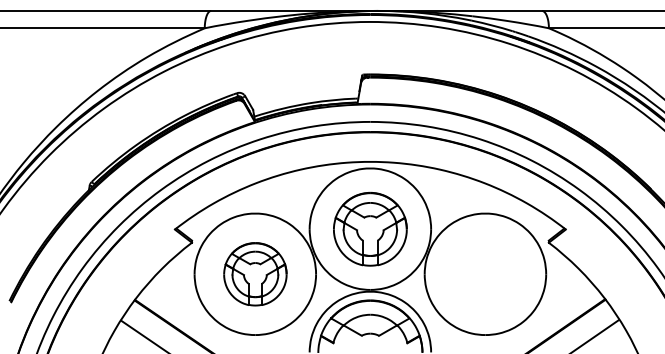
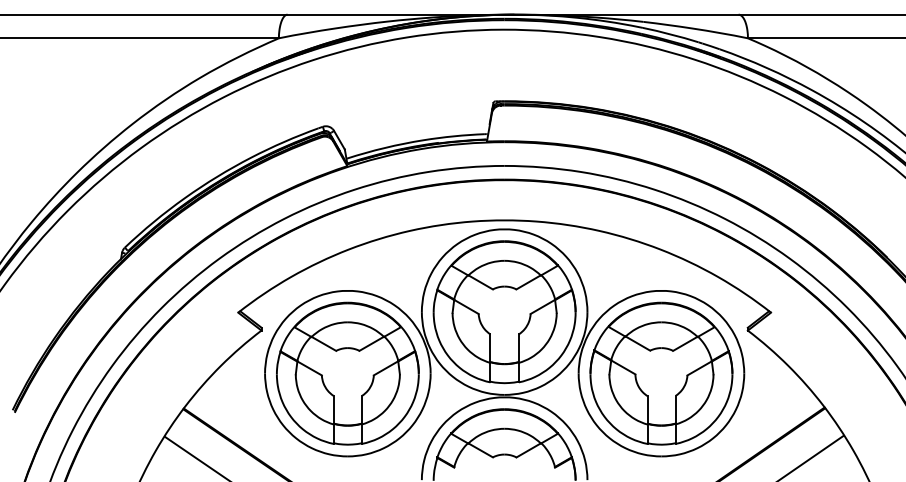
part: (370, 229) -> (504, 312), size x1.43
part: (255, 274) -> (347, 373), size x1.67
part: (485, 274) -> (661, 373), added

